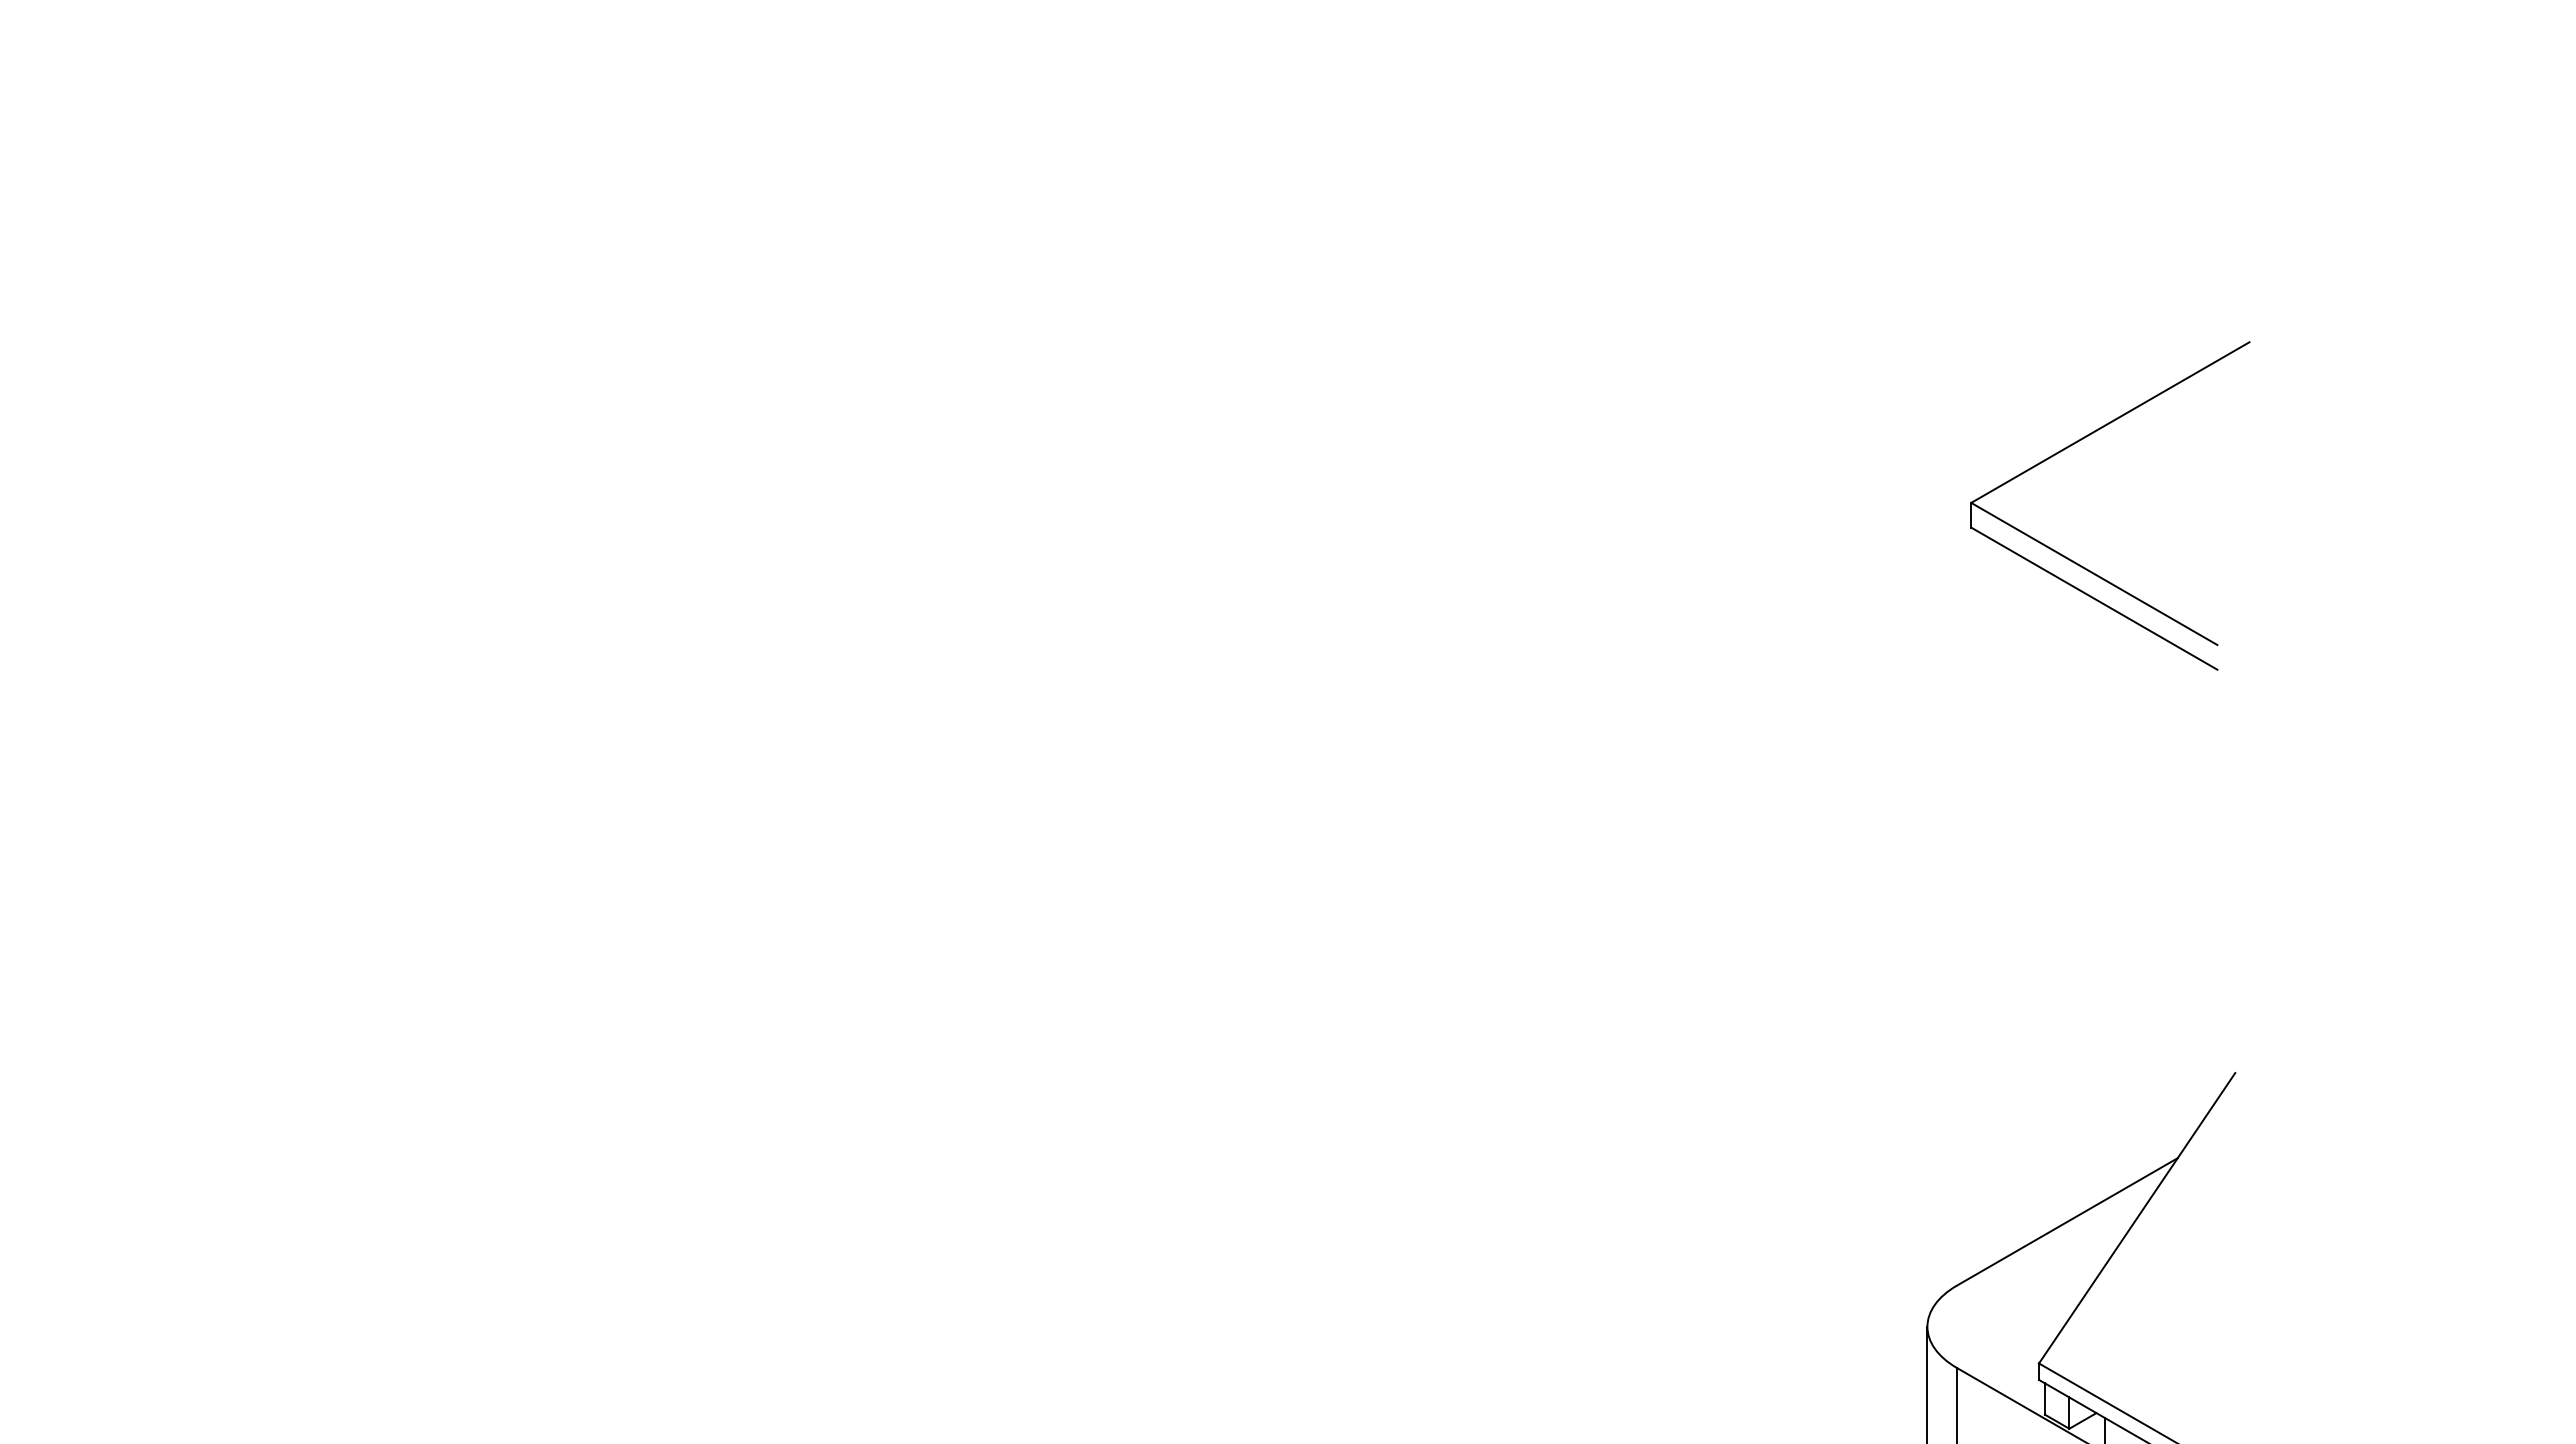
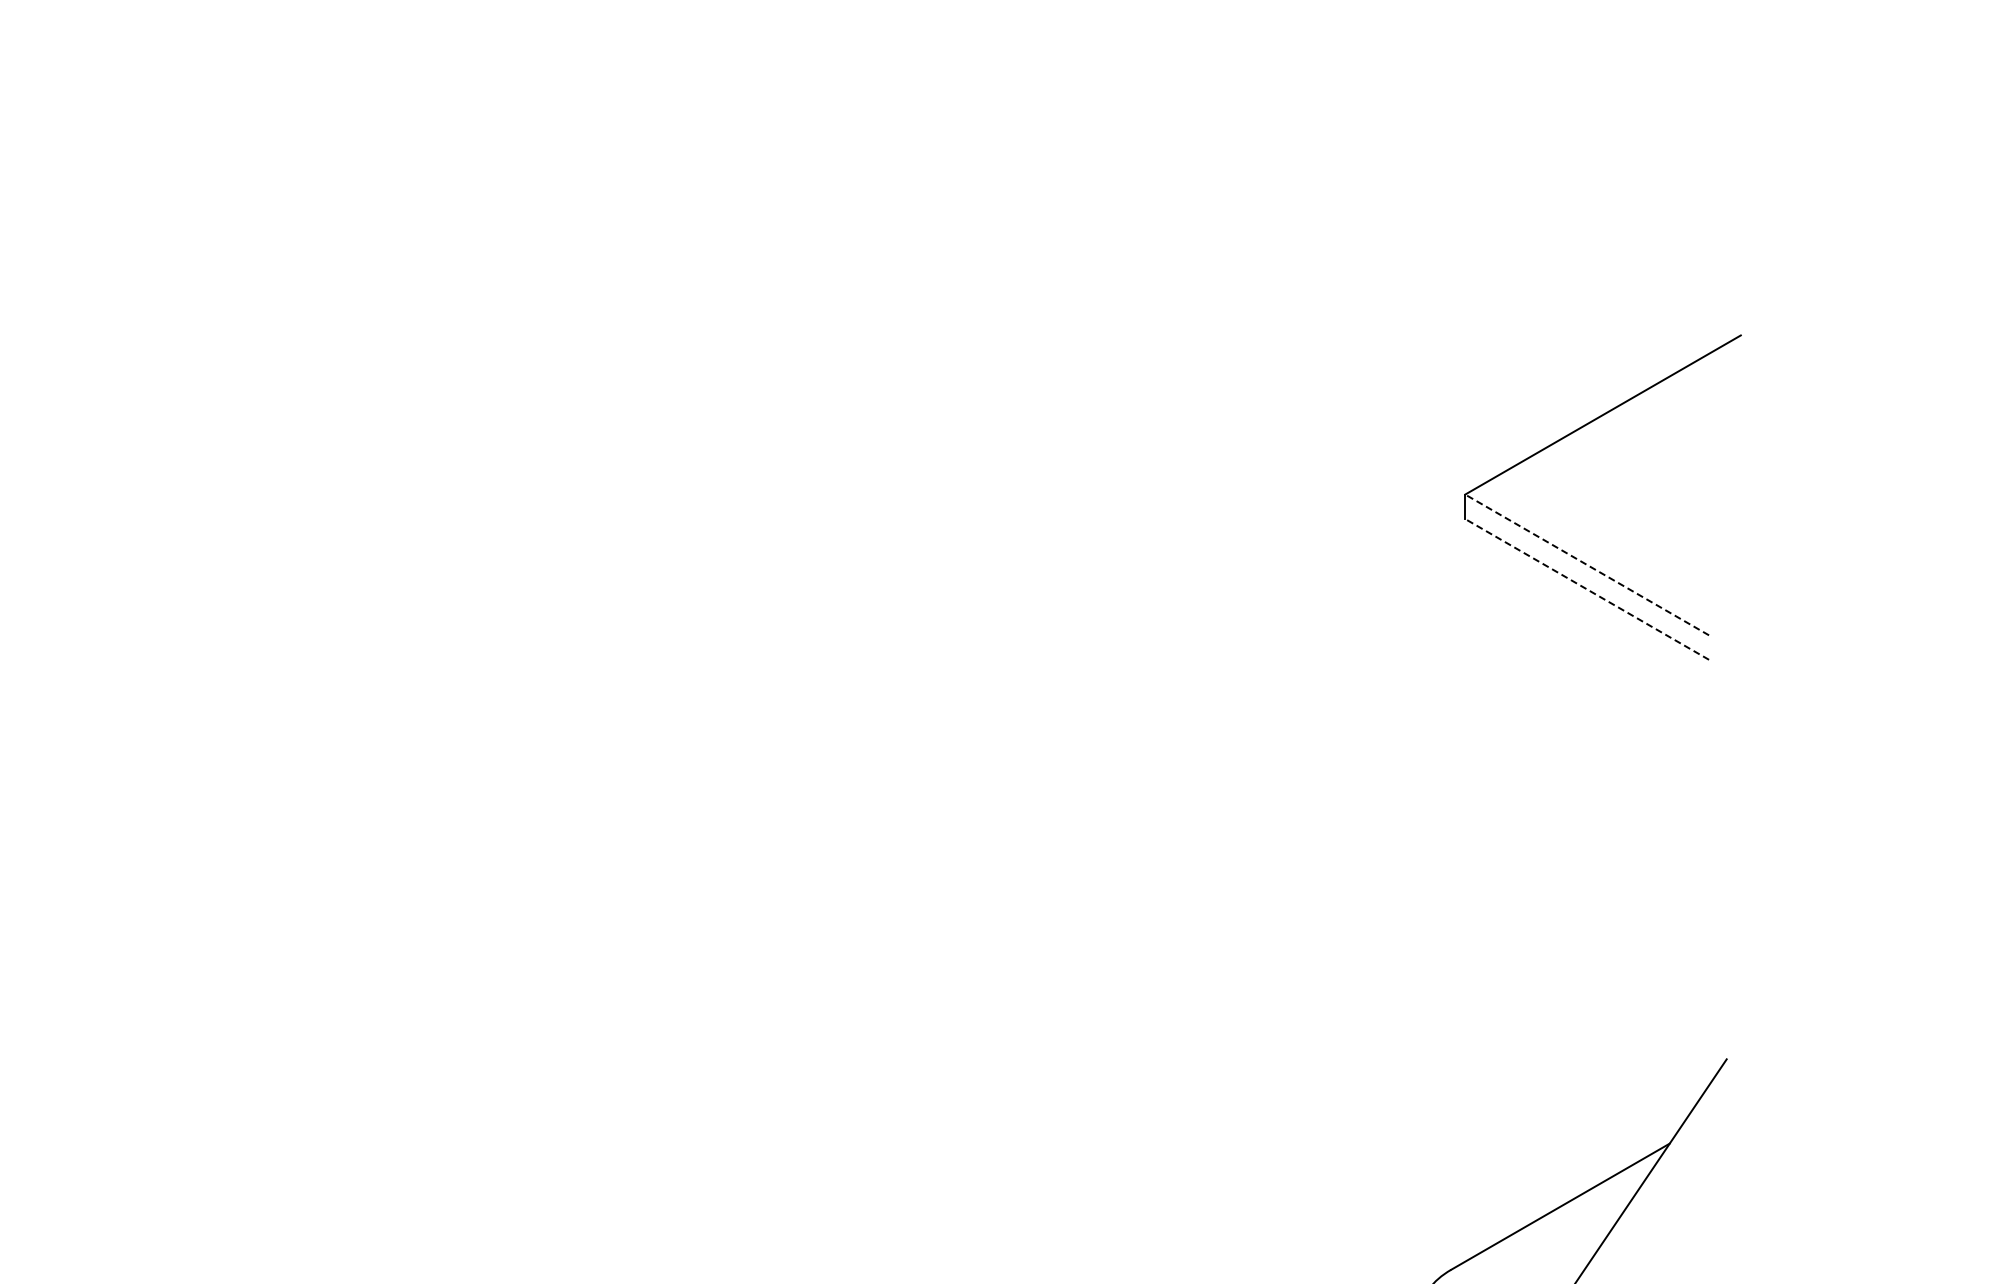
line: (2093, 573) -> (1586, 564), solid -> dashed
line: (2093, 598) -> (1586, 589), solid -> dashed

